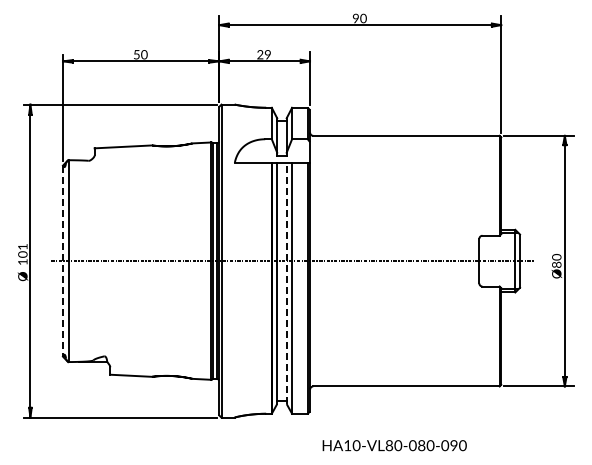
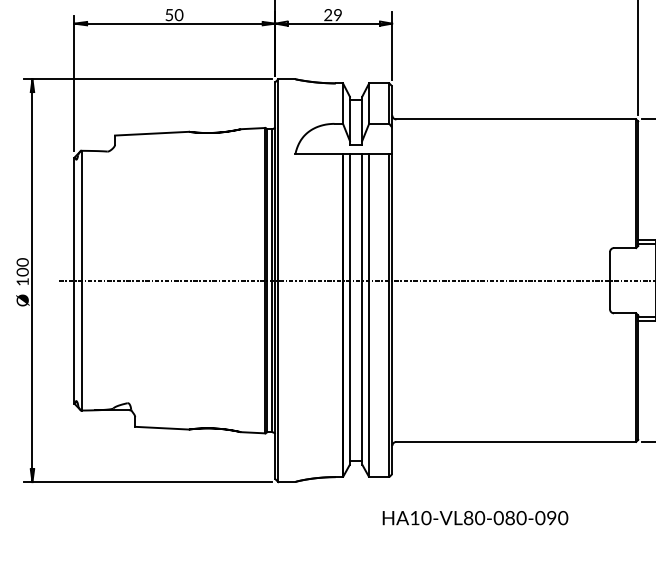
text: (22, 246) -> (22, 261), 101 -> 100
line: (62, 261) -> (73, 281), dashed -> solid
line: (286, 283) -> (361, 309), dashed -> solid
text: (394, 445) -> (475, 517), moved

